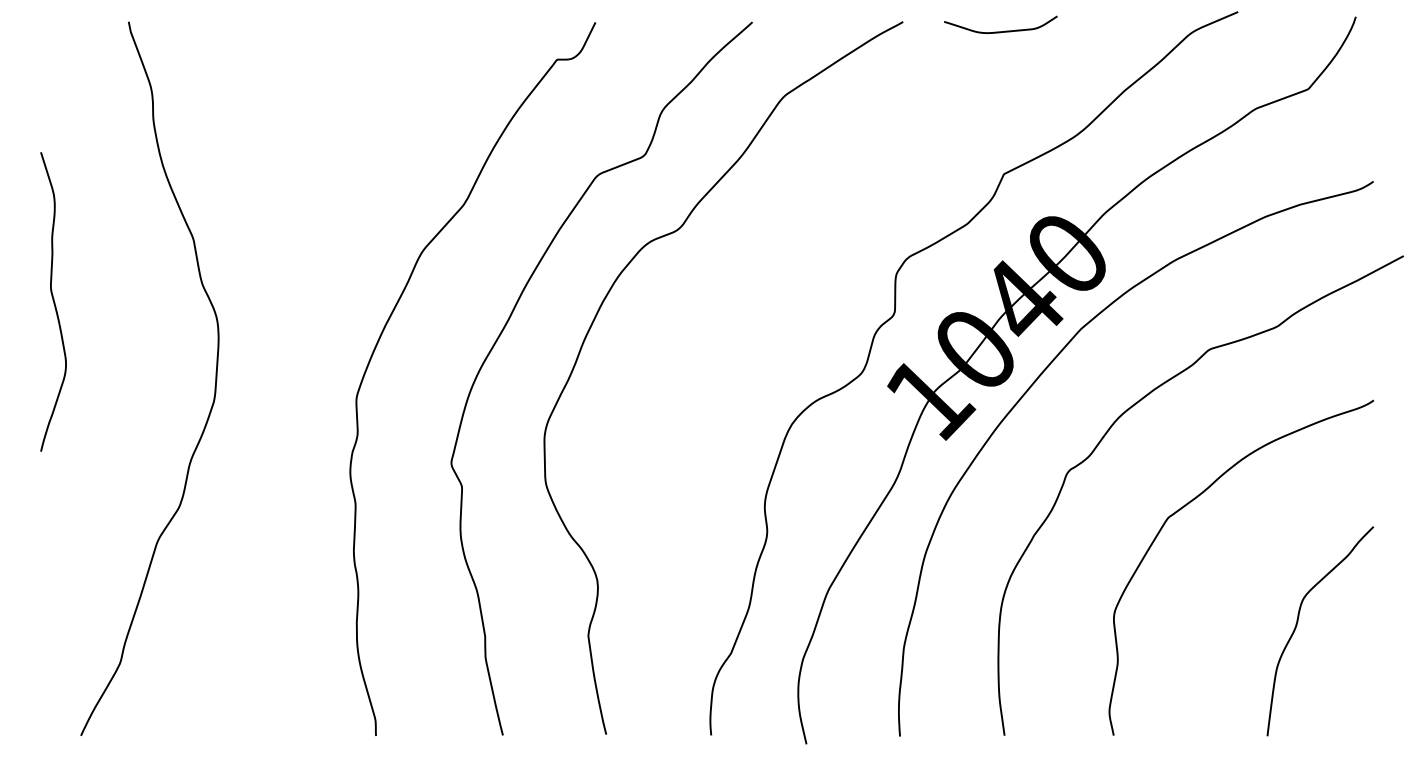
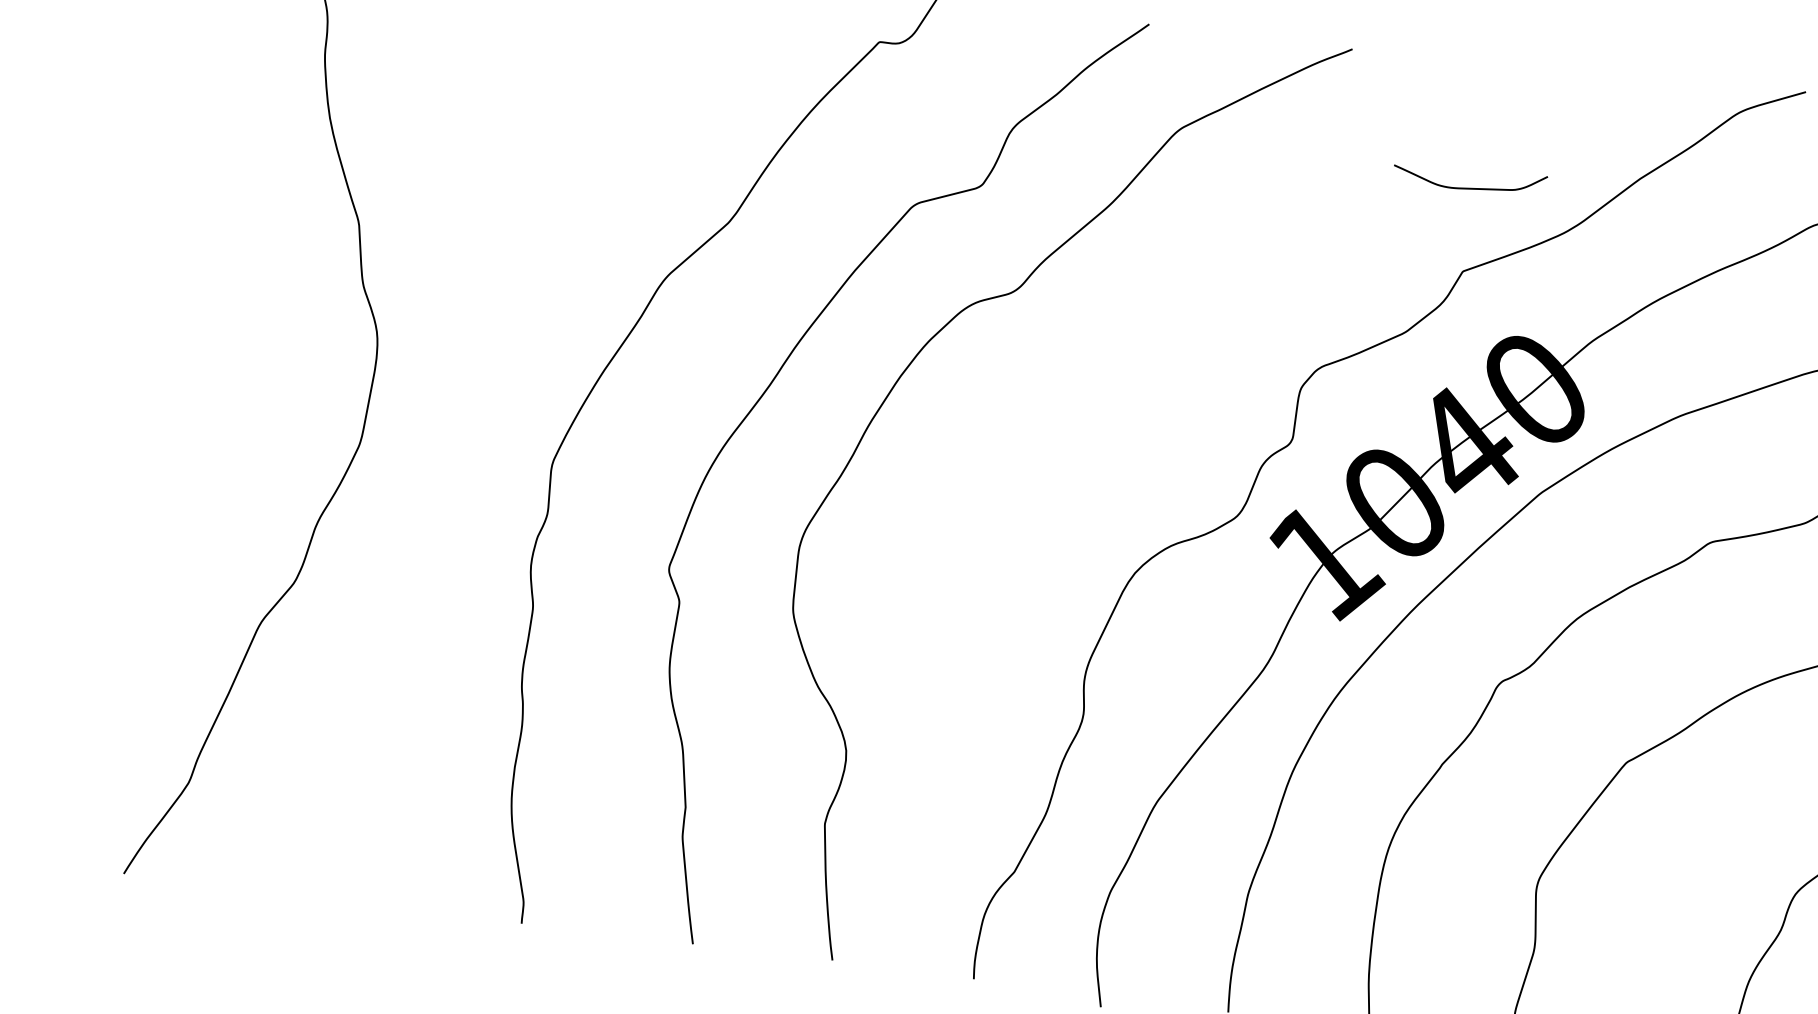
curve: (1000, 31) -> (1468, 187), moved
curve: (53, 301) -> (159, 283), removed

